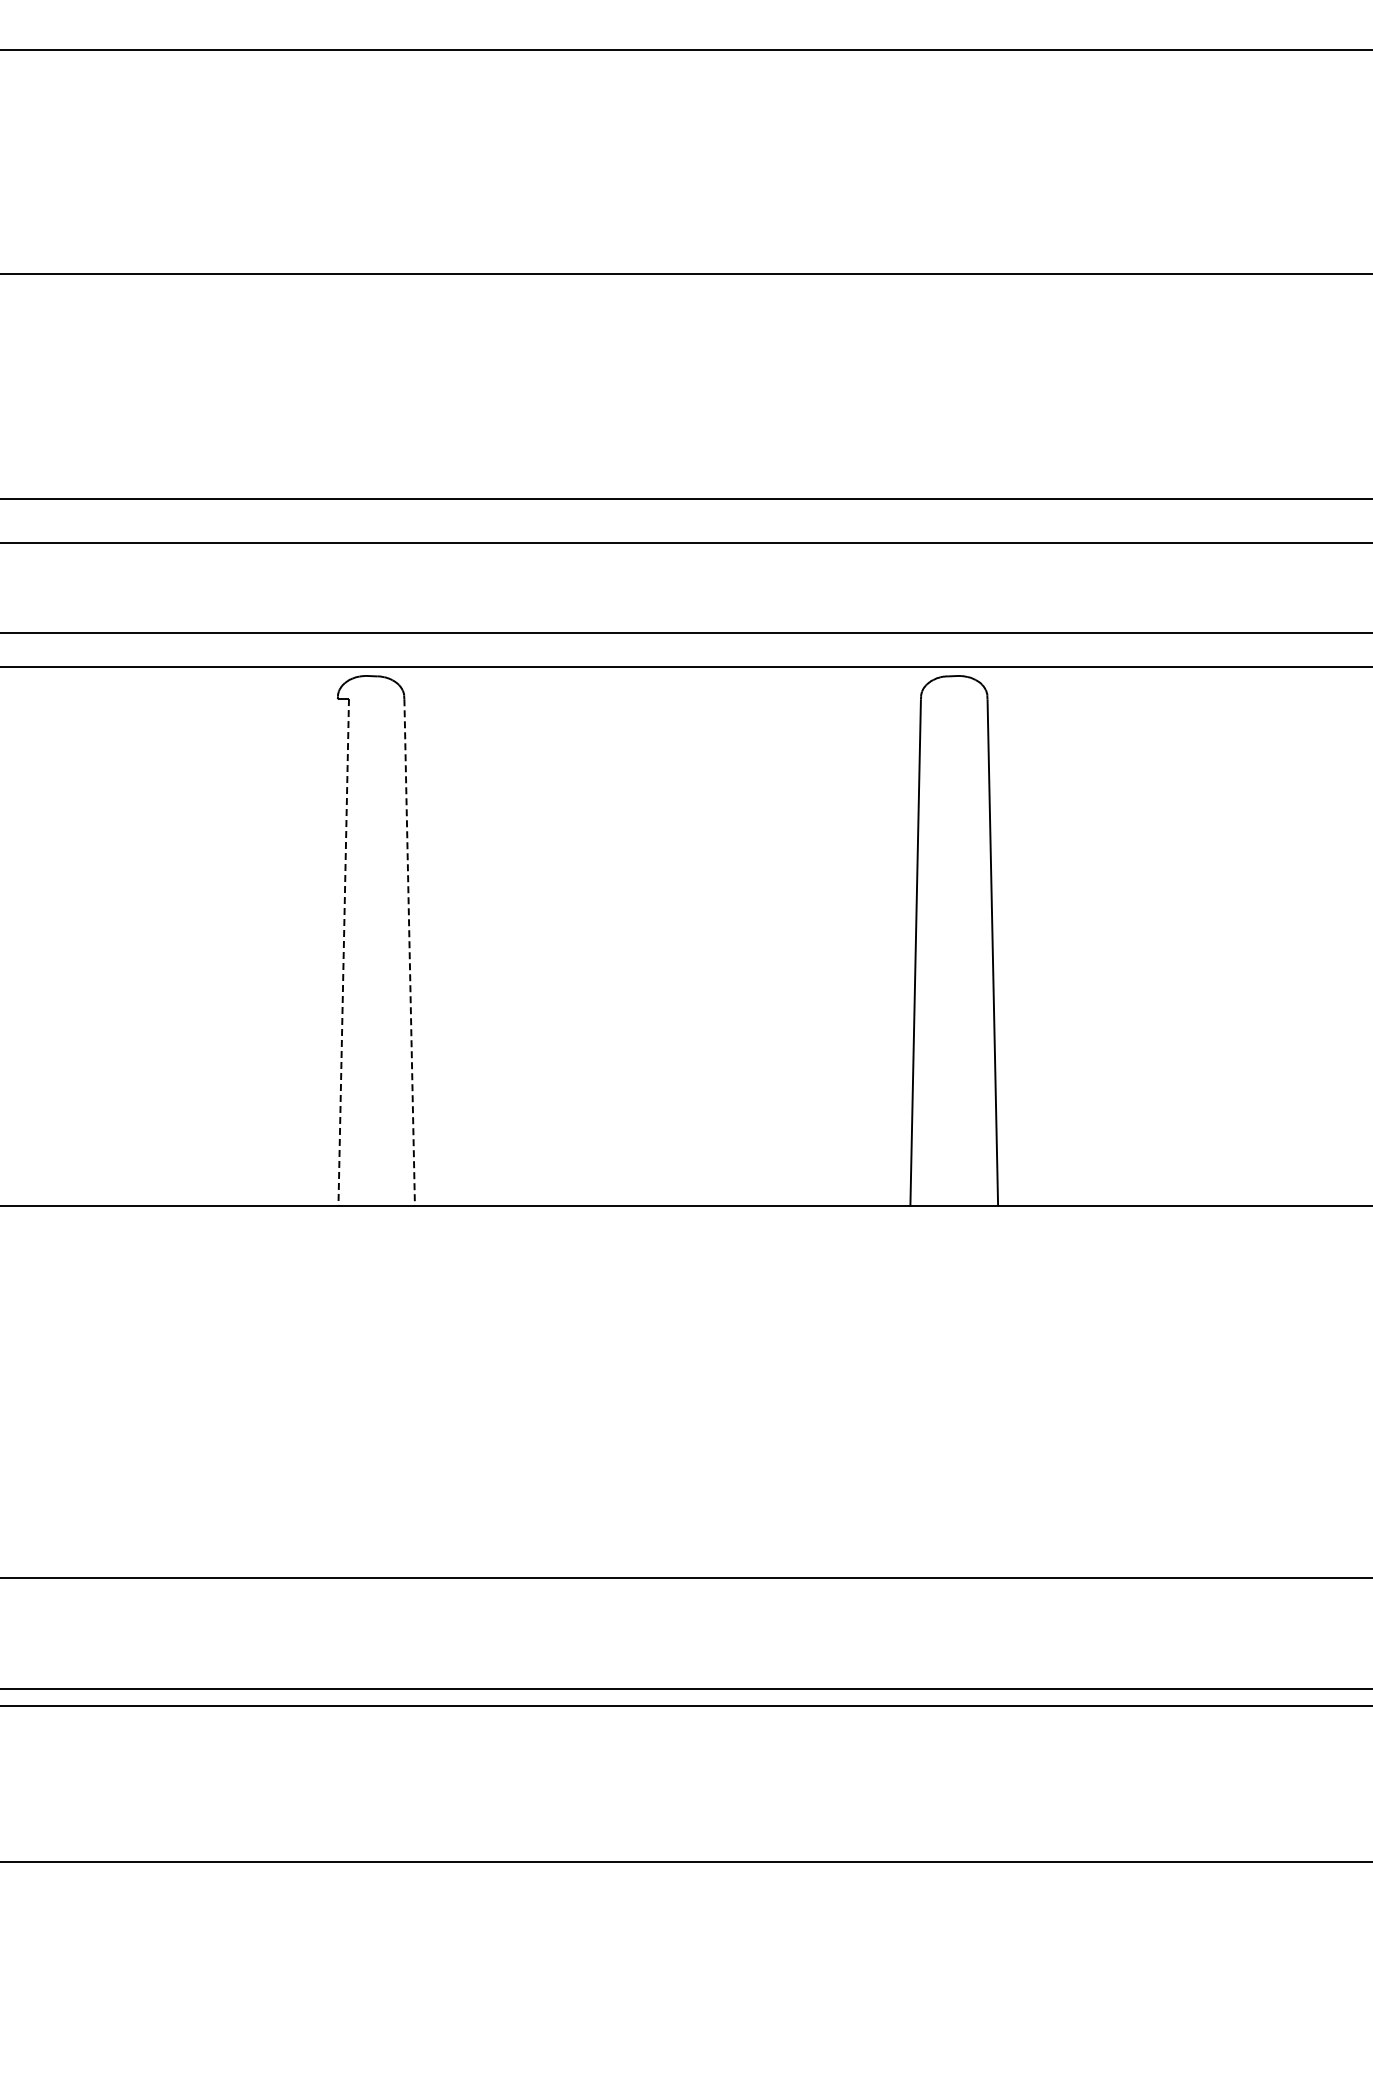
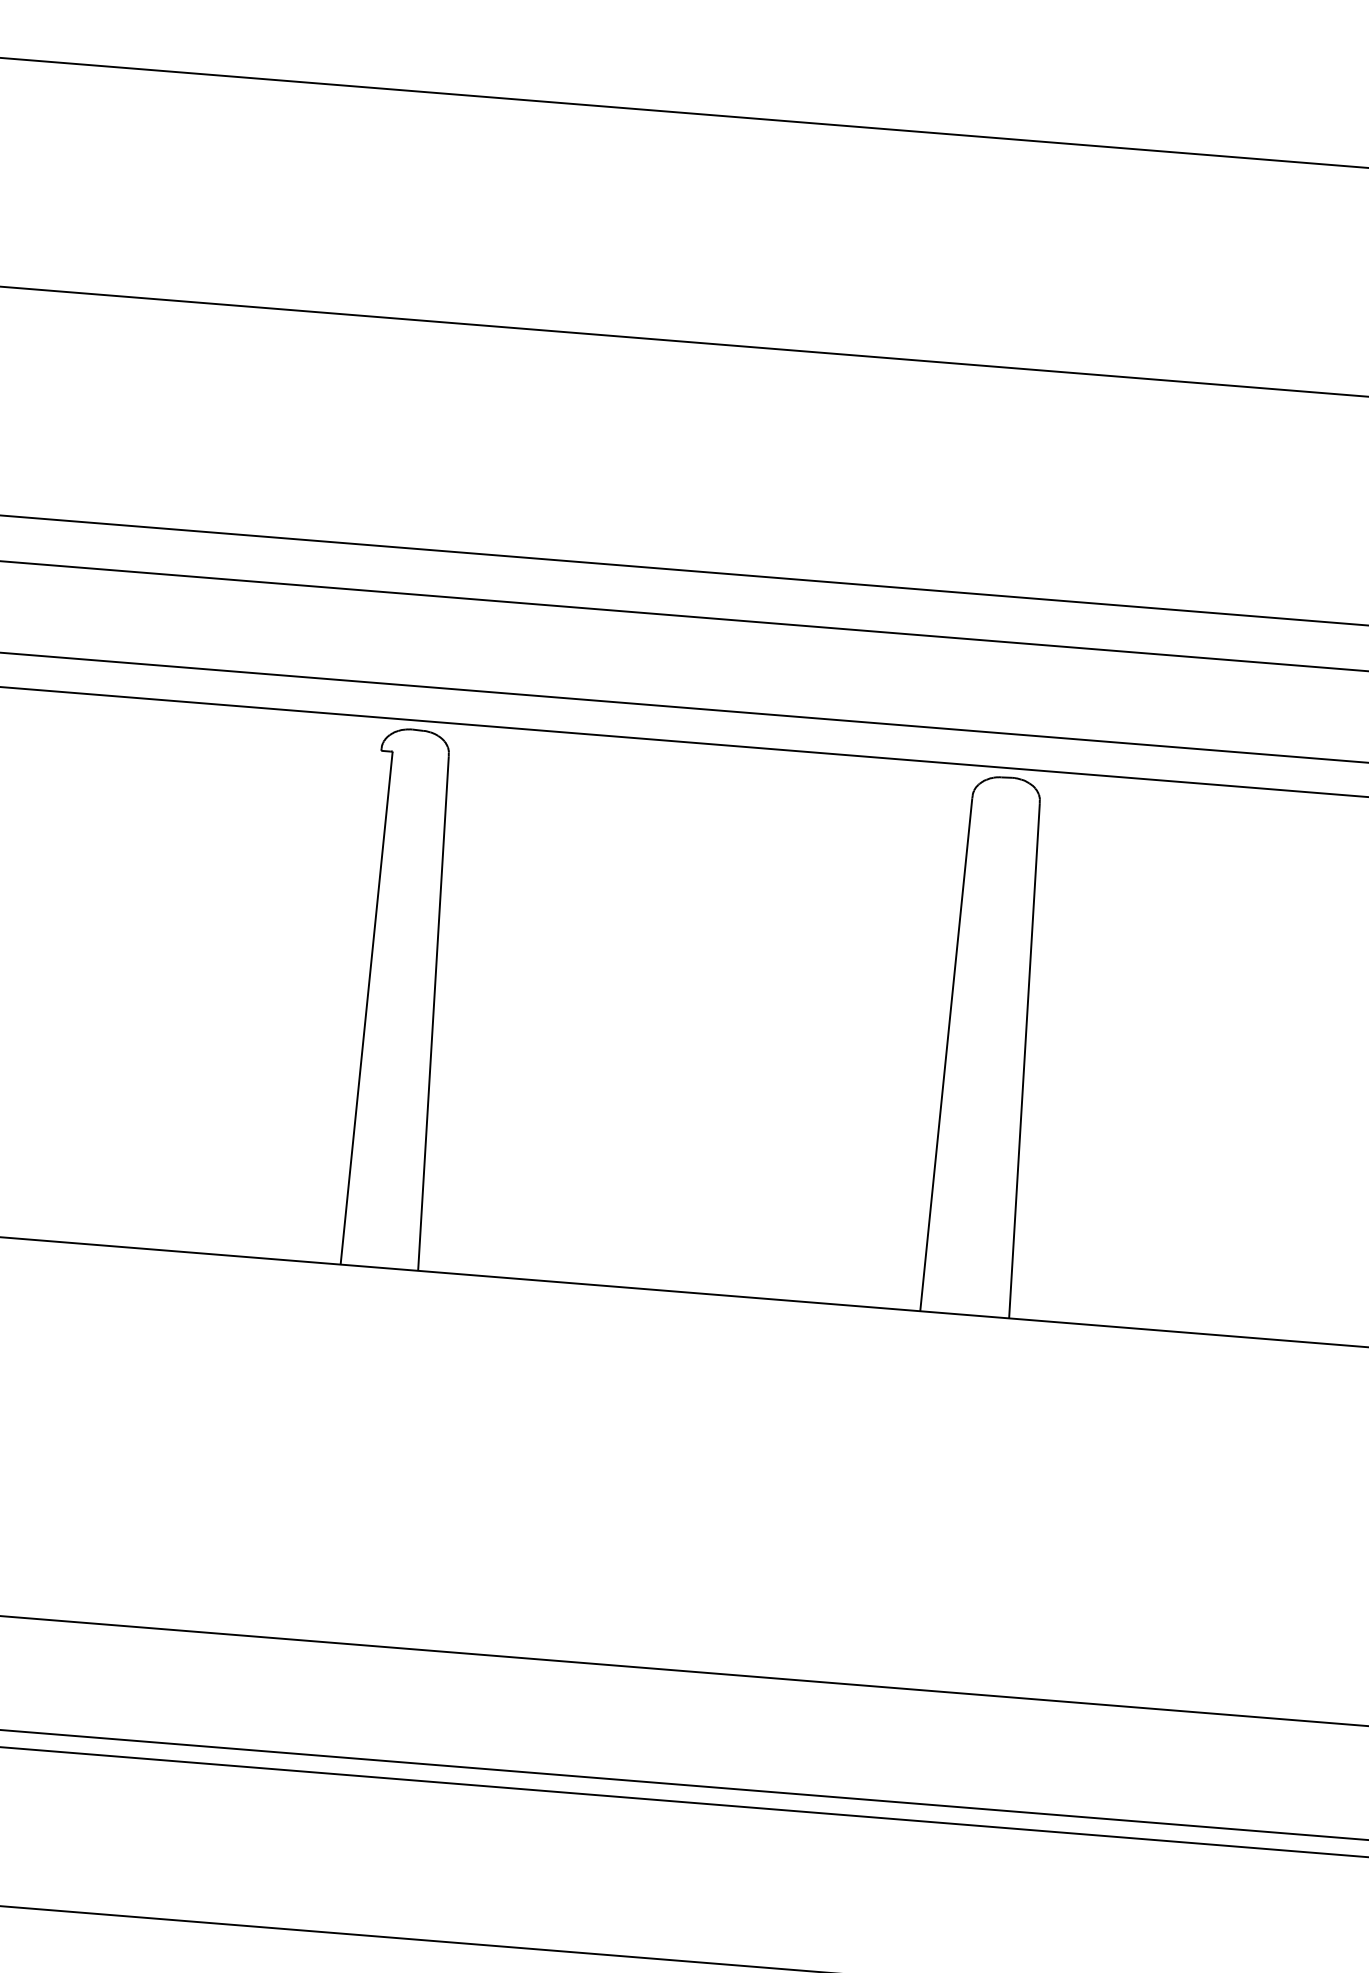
line: (343, 952) -> (366, 1007), dashed -> solid
line: (409, 952) -> (433, 1013), dashed -> solid

